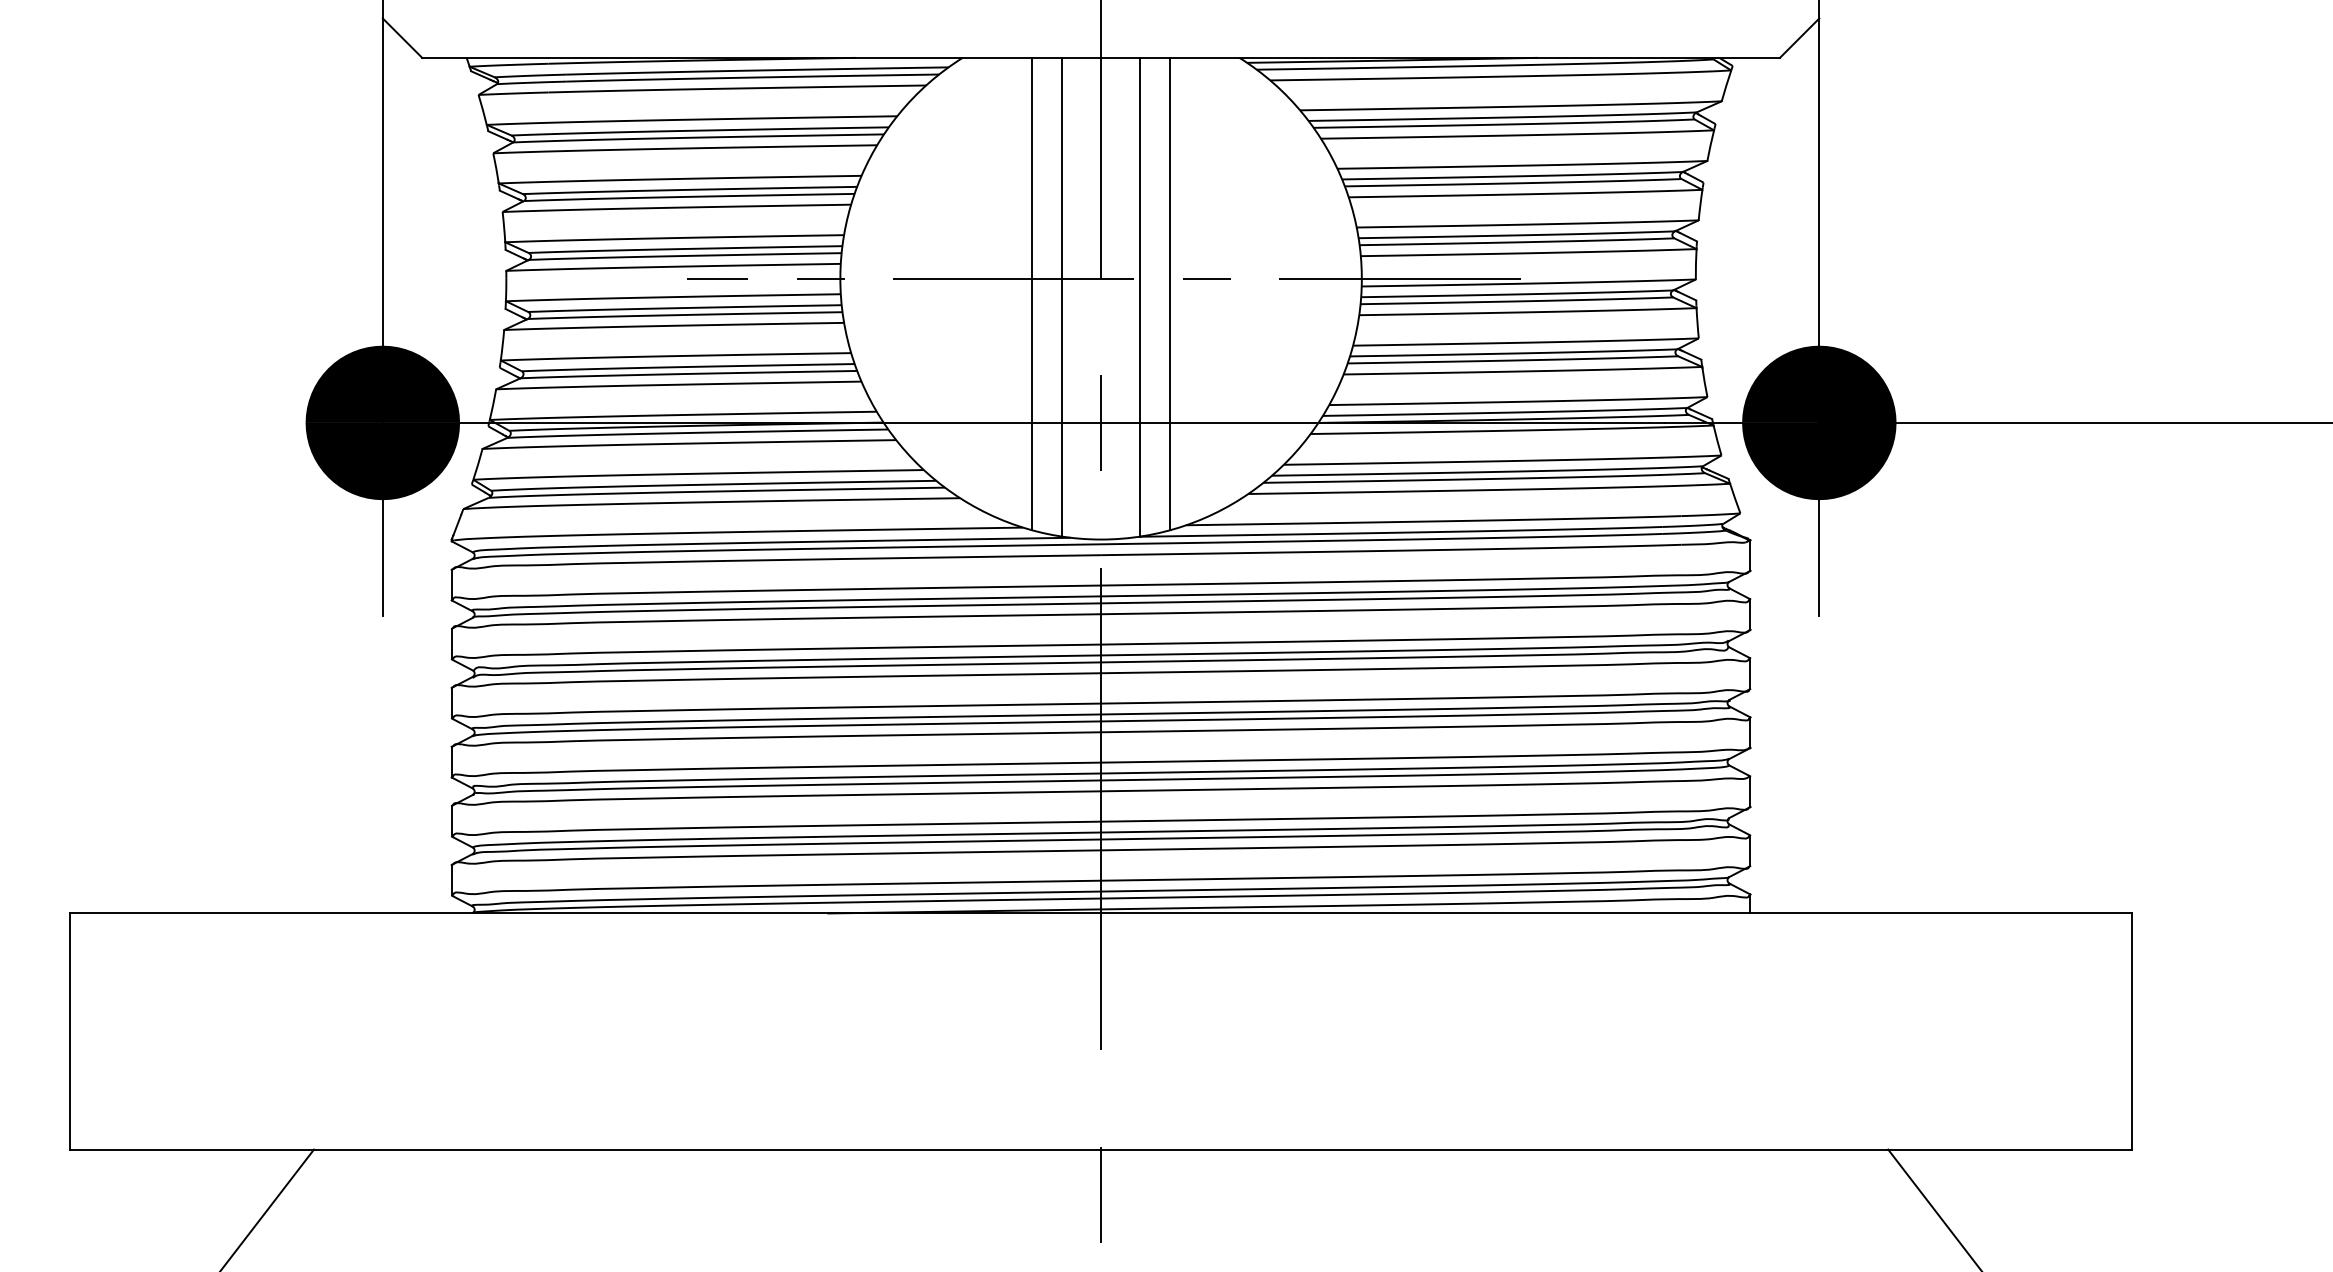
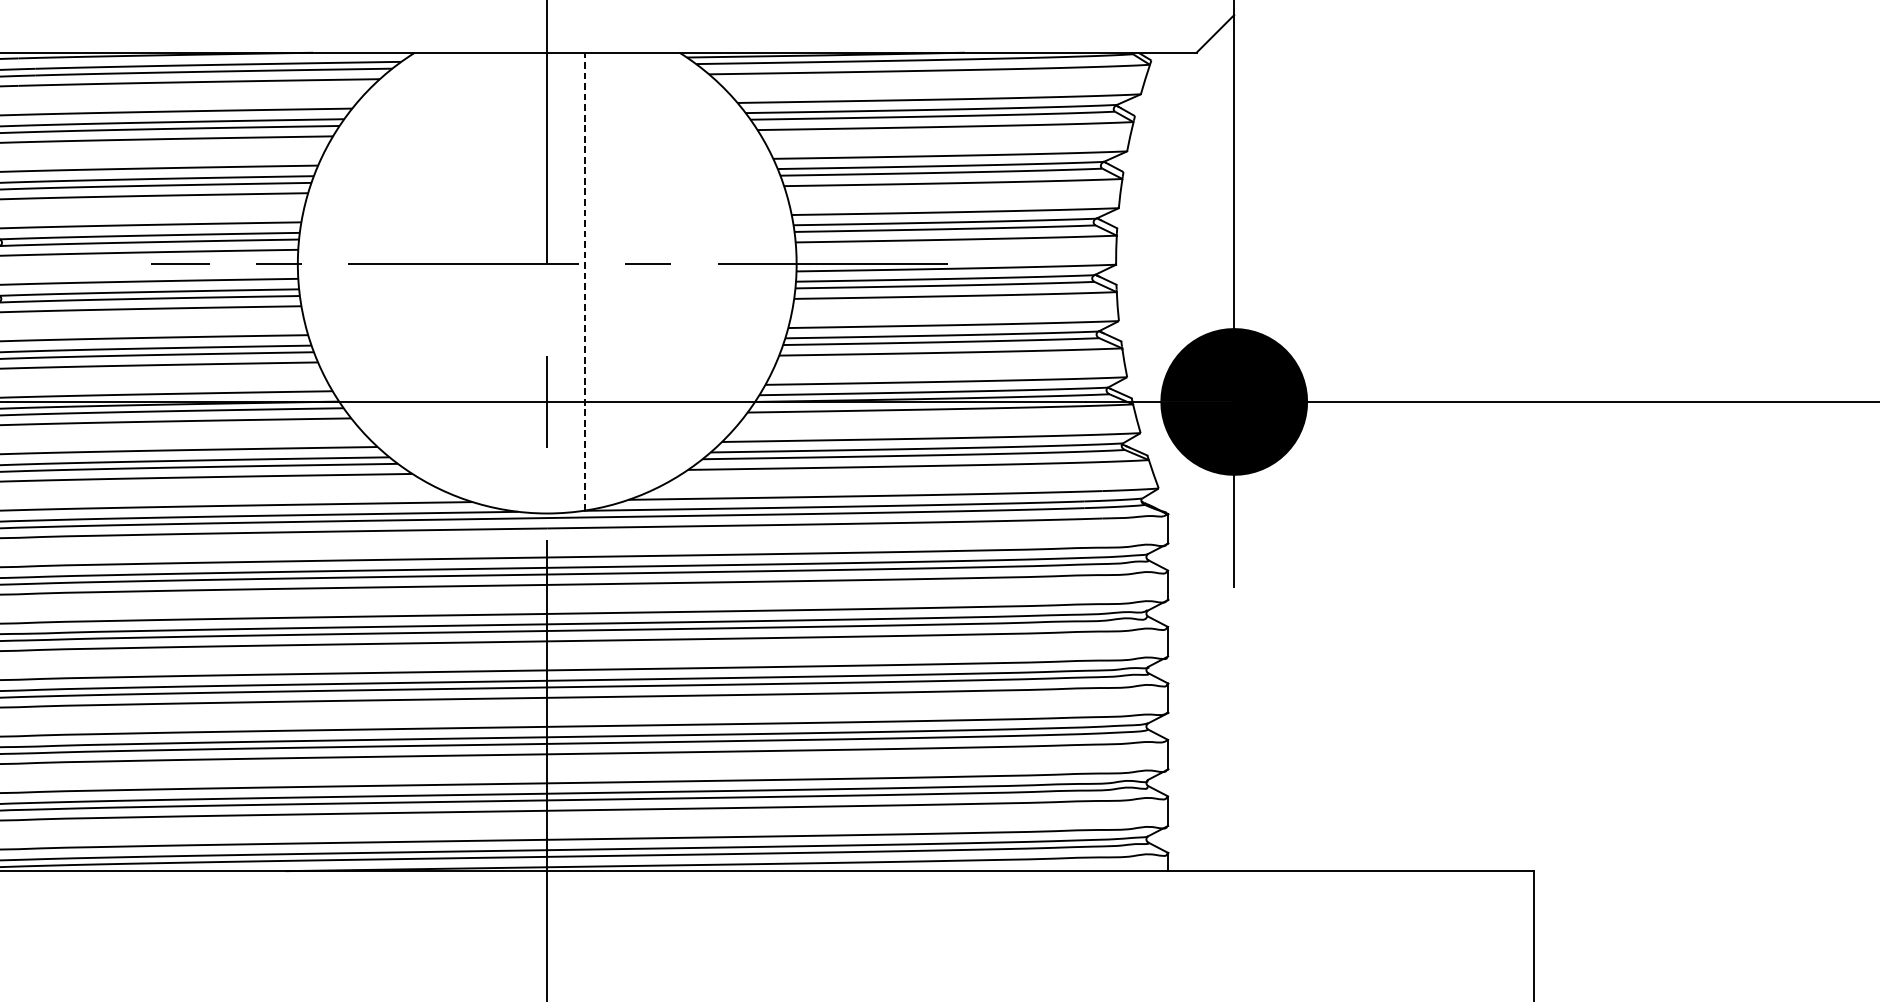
line: (1032, 293) -> (481, 278), removed
line: (1169, 293) -> (612, 278), removed
line: (1061, 296) -> (509, 281), removed
line: (1140, 296) -> (584, 281), solid -> dashed

